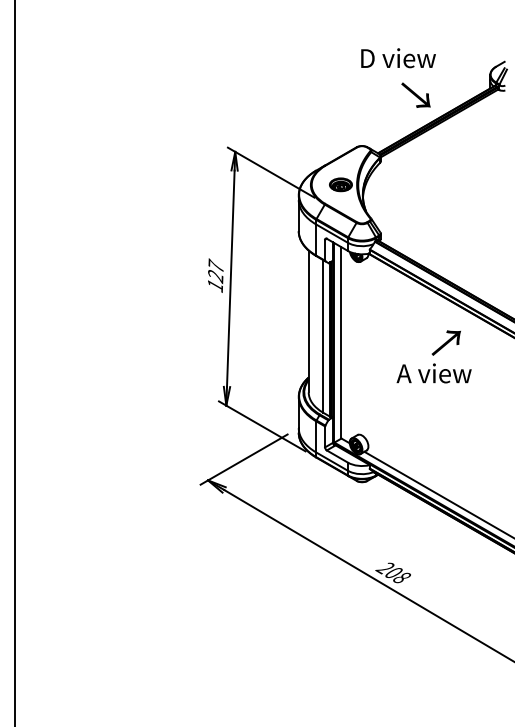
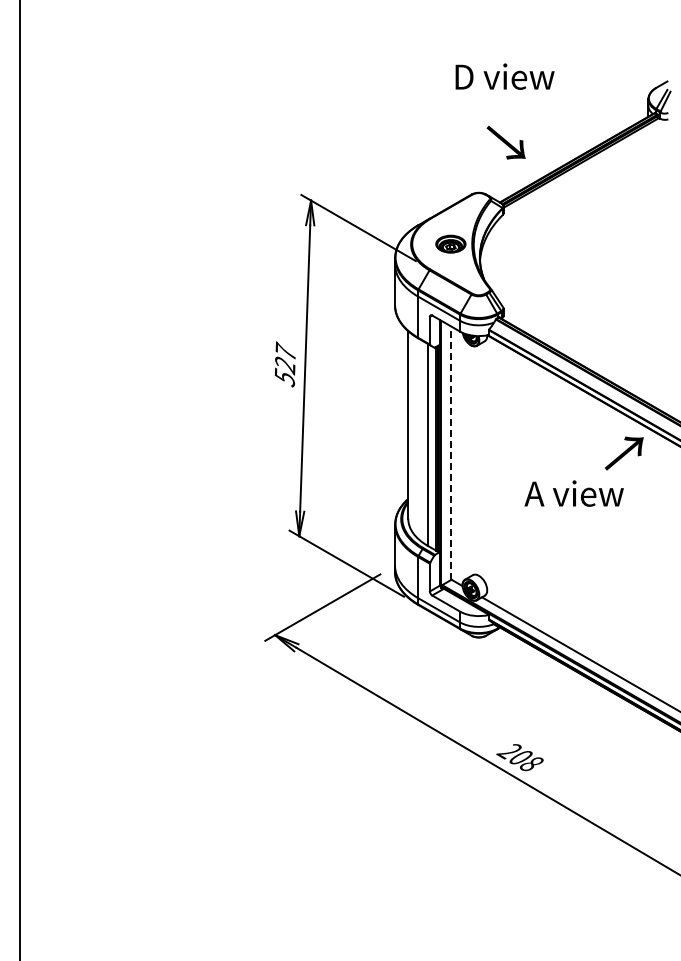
text: (398, 58) -> (504, 76), moved
text: (415, 95) -> (505, 142), moved
text: (215, 285) -> (284, 377), 127 -> 527
line: (341, 343) -> (451, 453), solid -> dashed
text: (446, 343) -> (624, 453), moved

